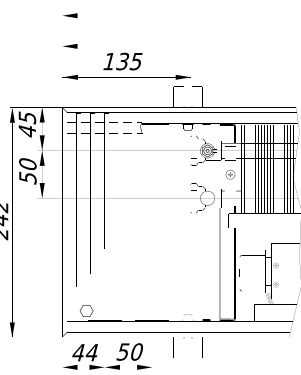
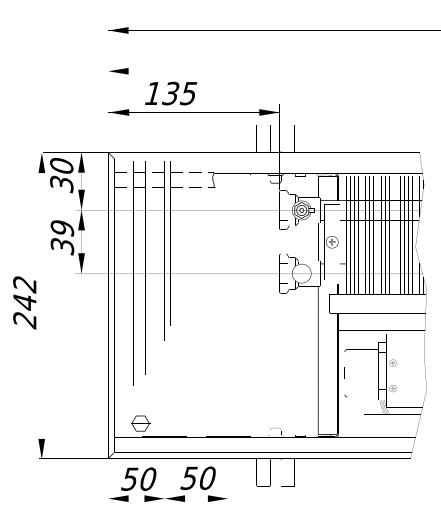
text: (123, 61) -> (171, 93), moved
text: (27, 124) -> (61, 175), 45 -> 30
text: (27, 171) -> (62, 237), 50 -> 39
text: (84, 352) -> (138, 478), 44 -> 50

